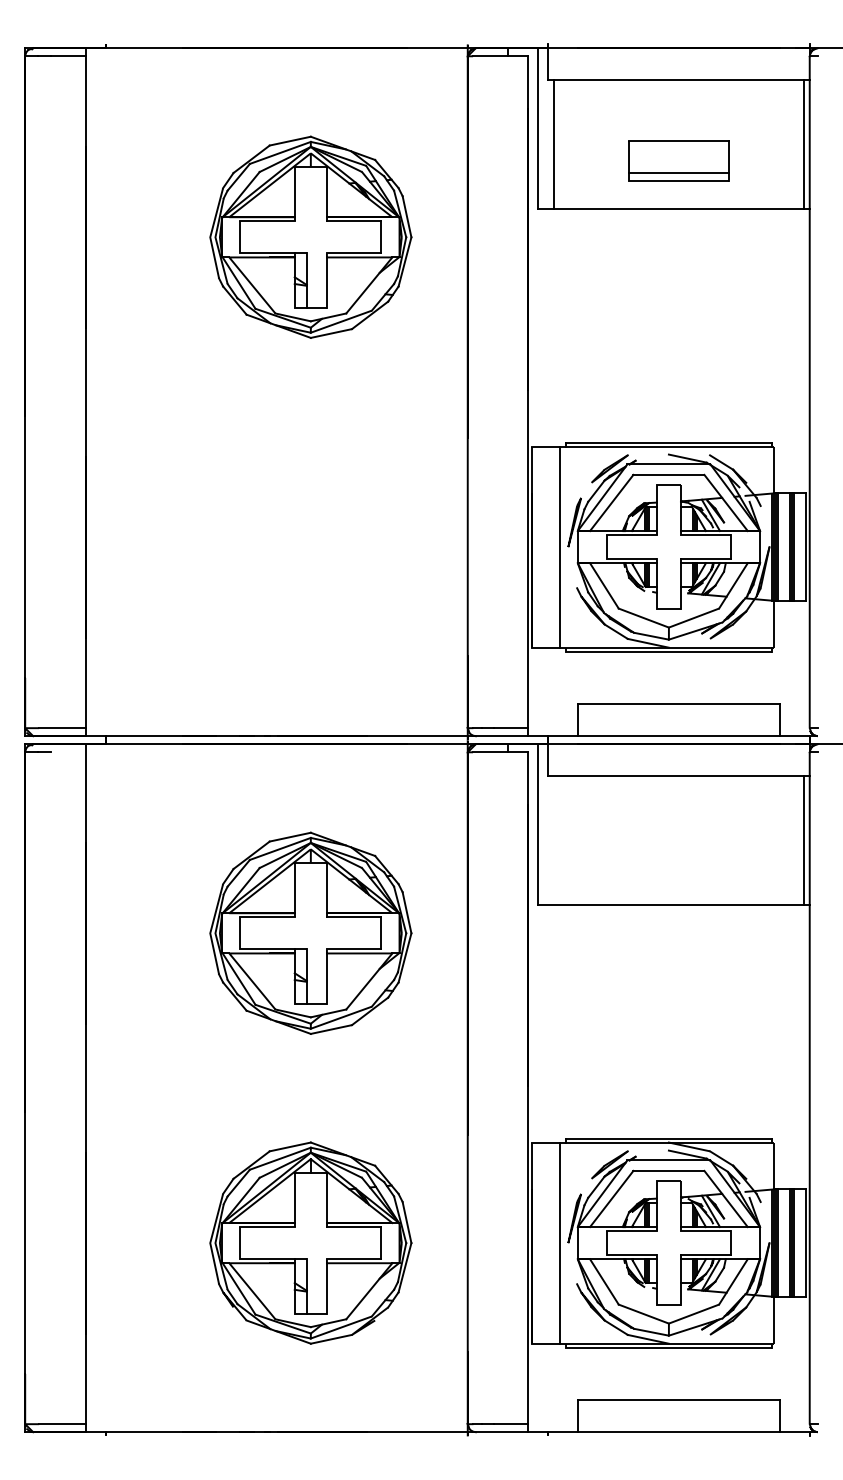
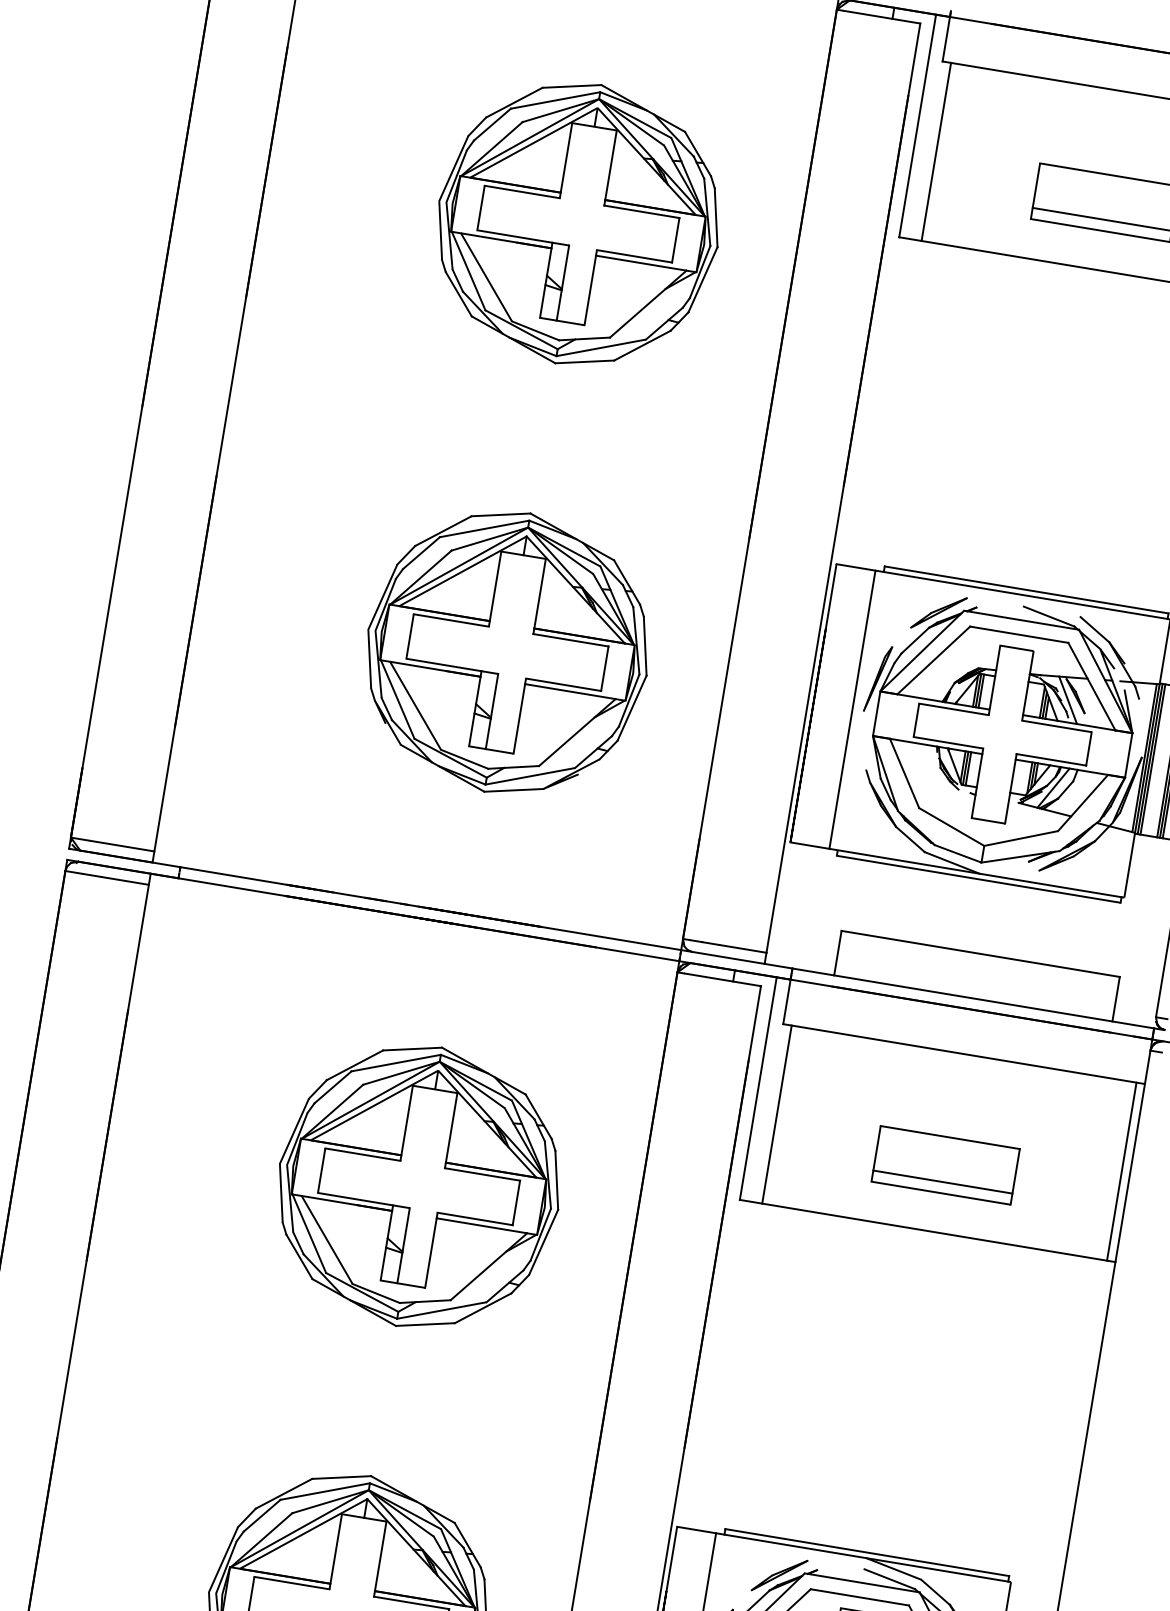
part: (310, 546) -> (507, 651), added
line: (68, 752) -> (125, 881), added
line: (554, 840) -> (777, 1114), added
part: (678, 856) -> (945, 1164), added

